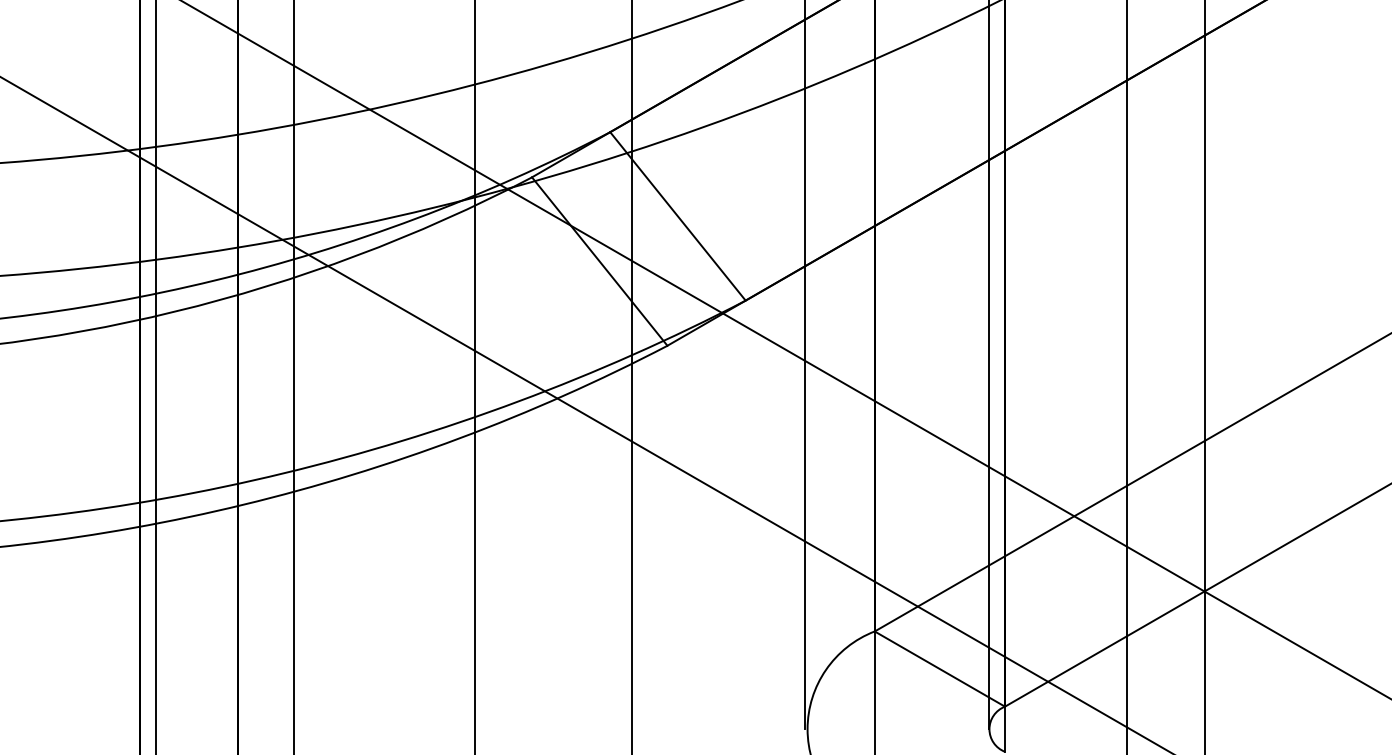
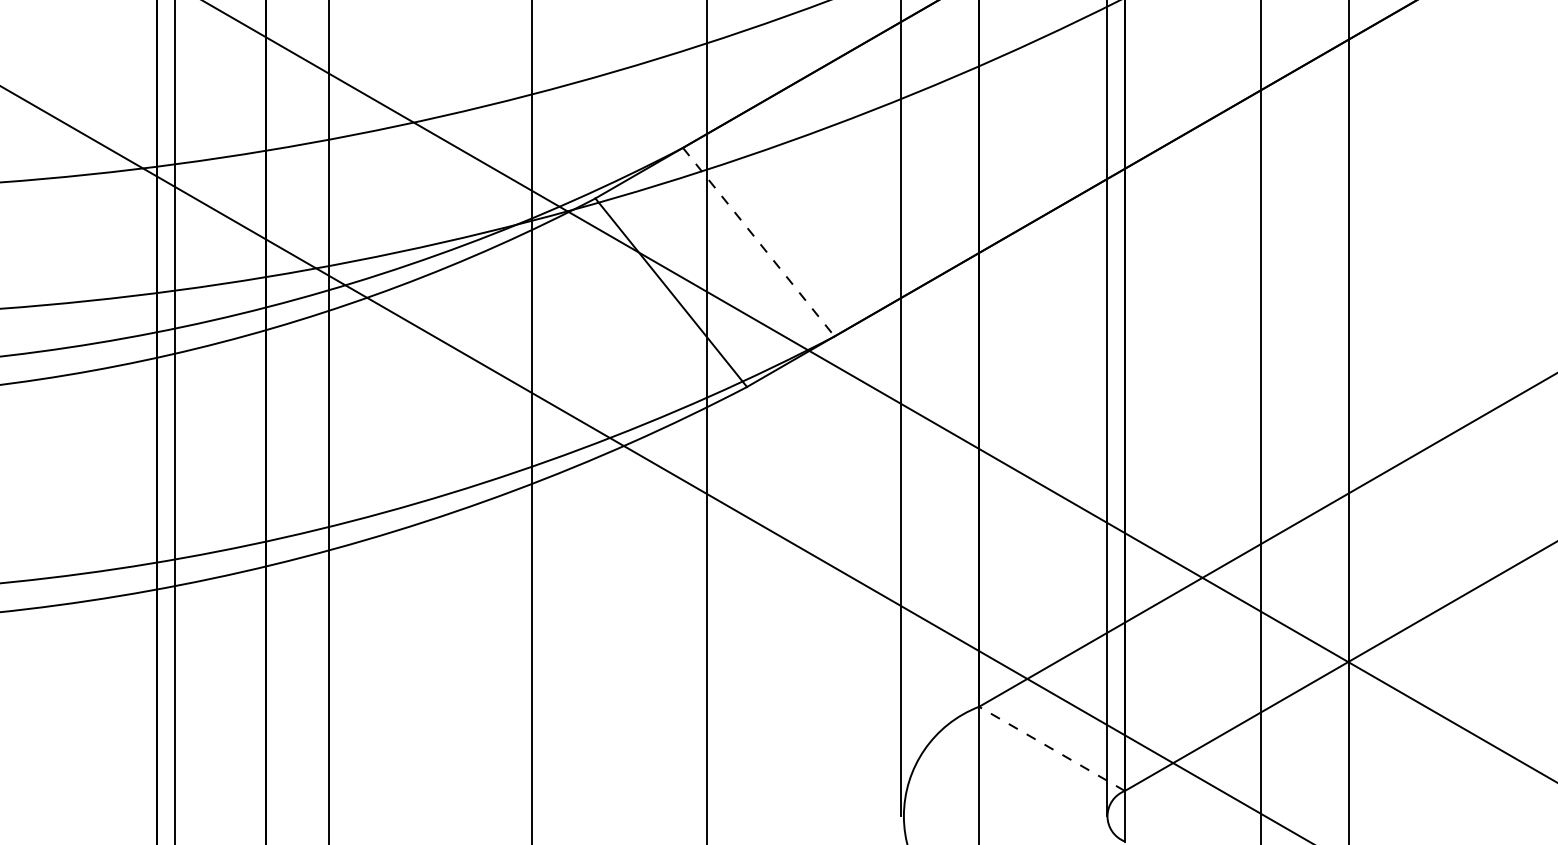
line: (677, 216) -> (758, 242), solid -> dashed
line: (939, 668) -> (1051, 748), solid -> dashed

